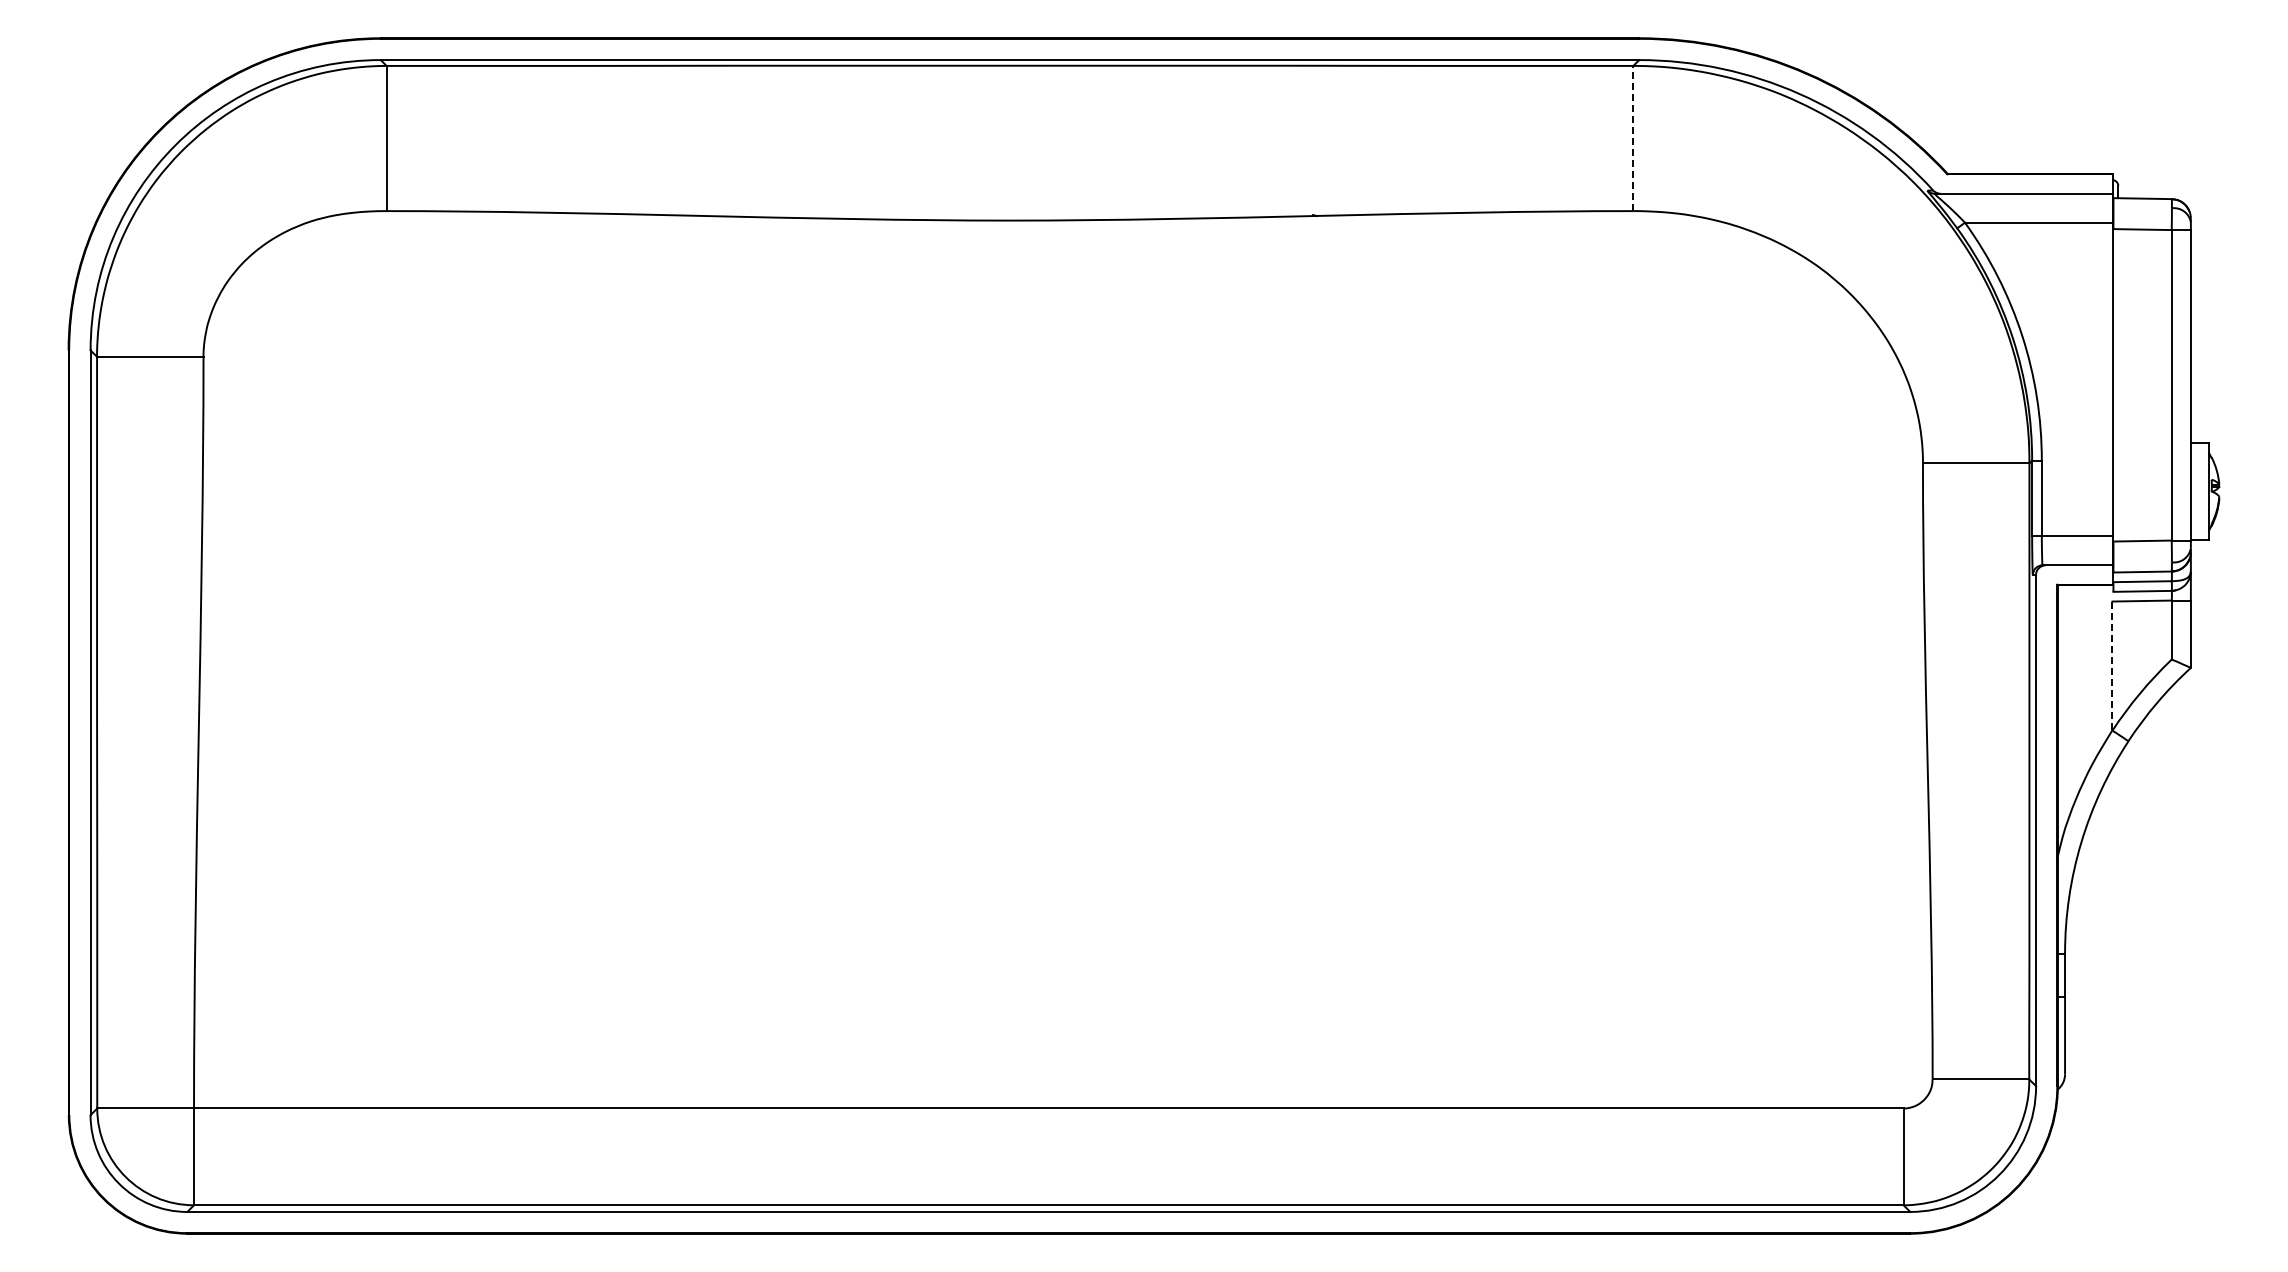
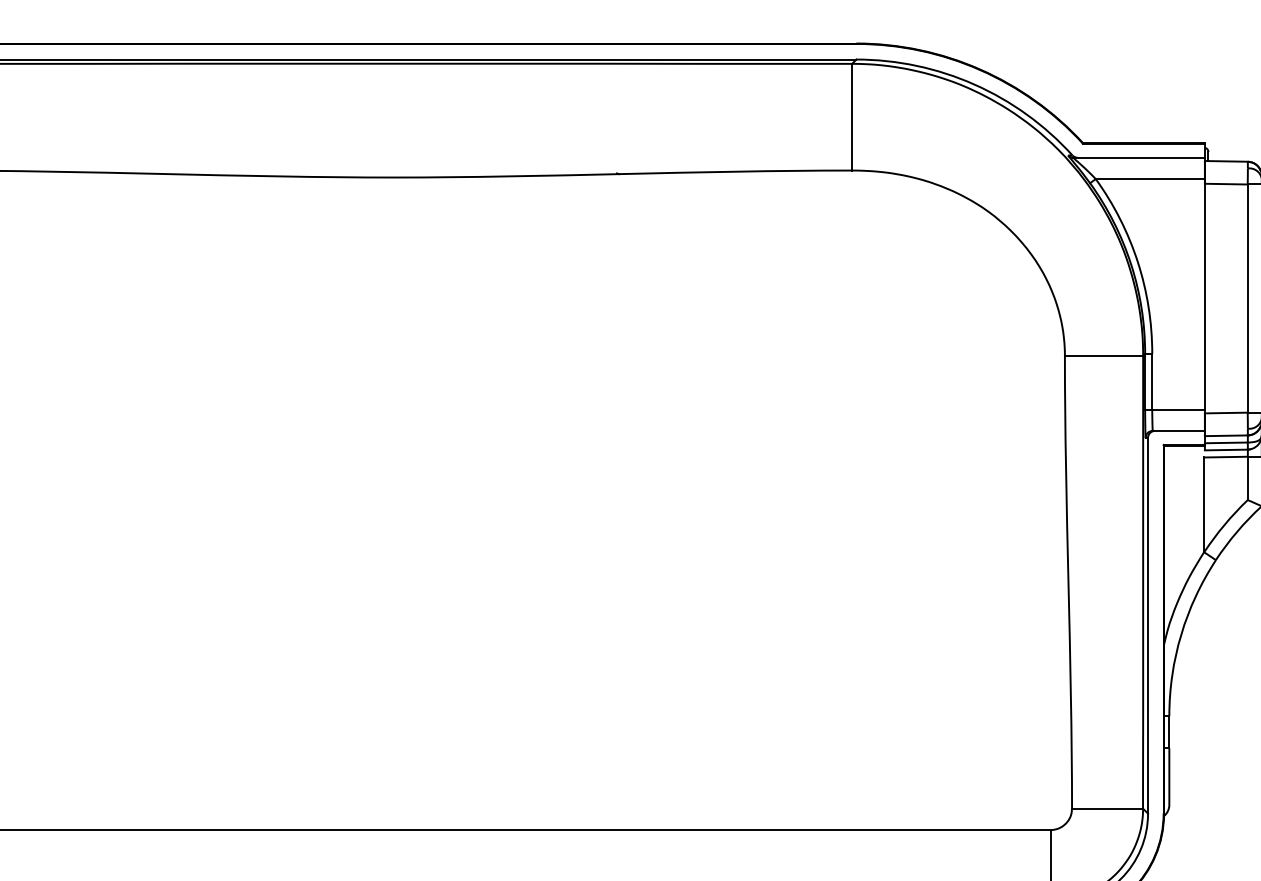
line: (1633, 138) -> (852, 117), dashed -> solid
line: (2112, 666) -> (1204, 505), dashed -> solid

